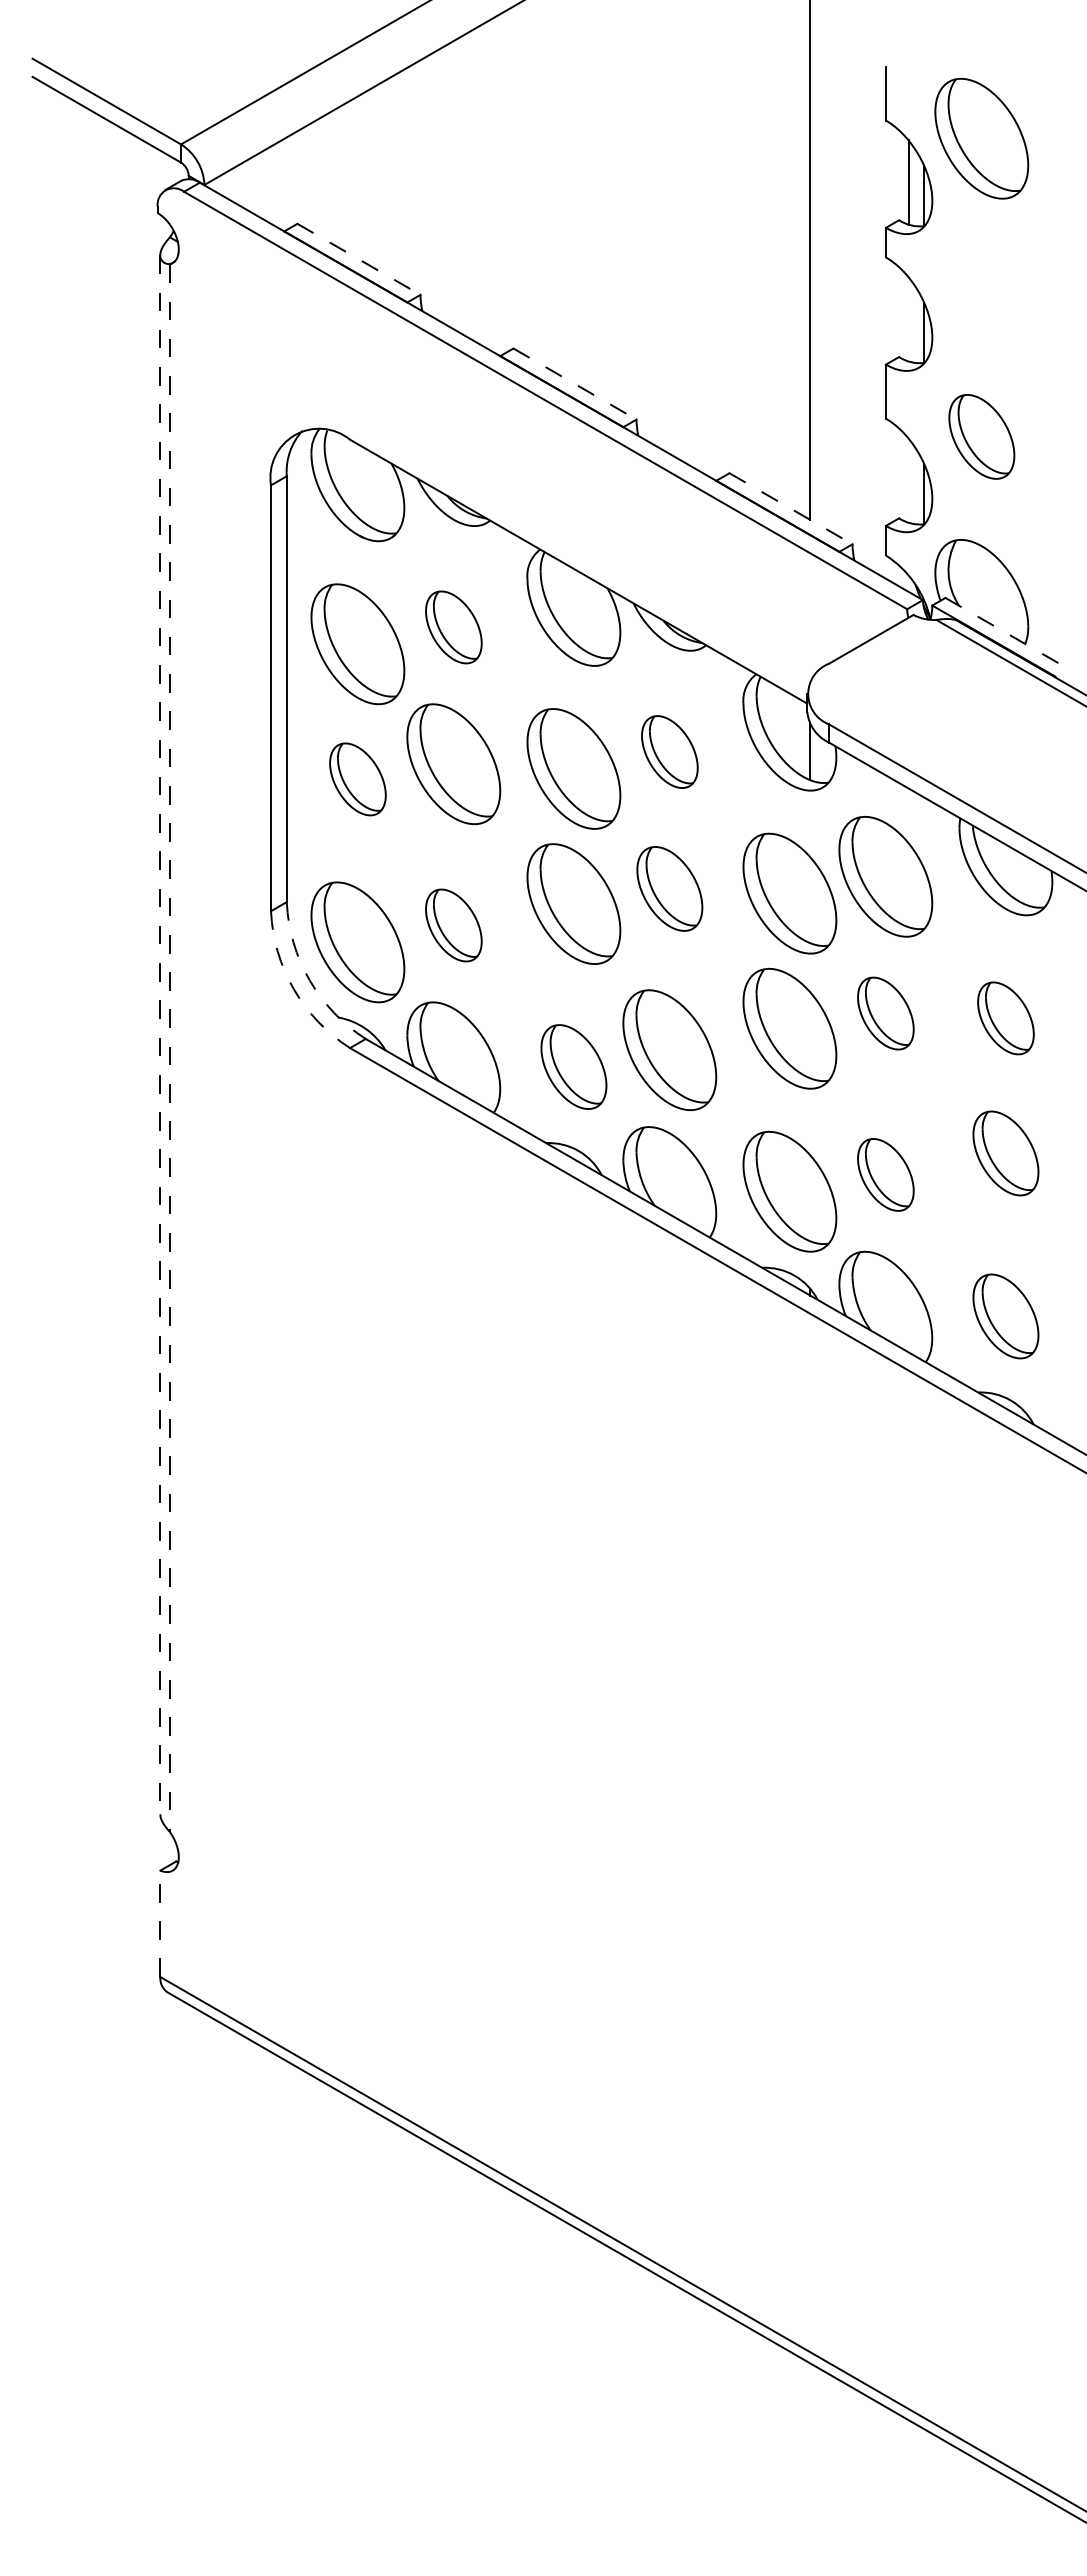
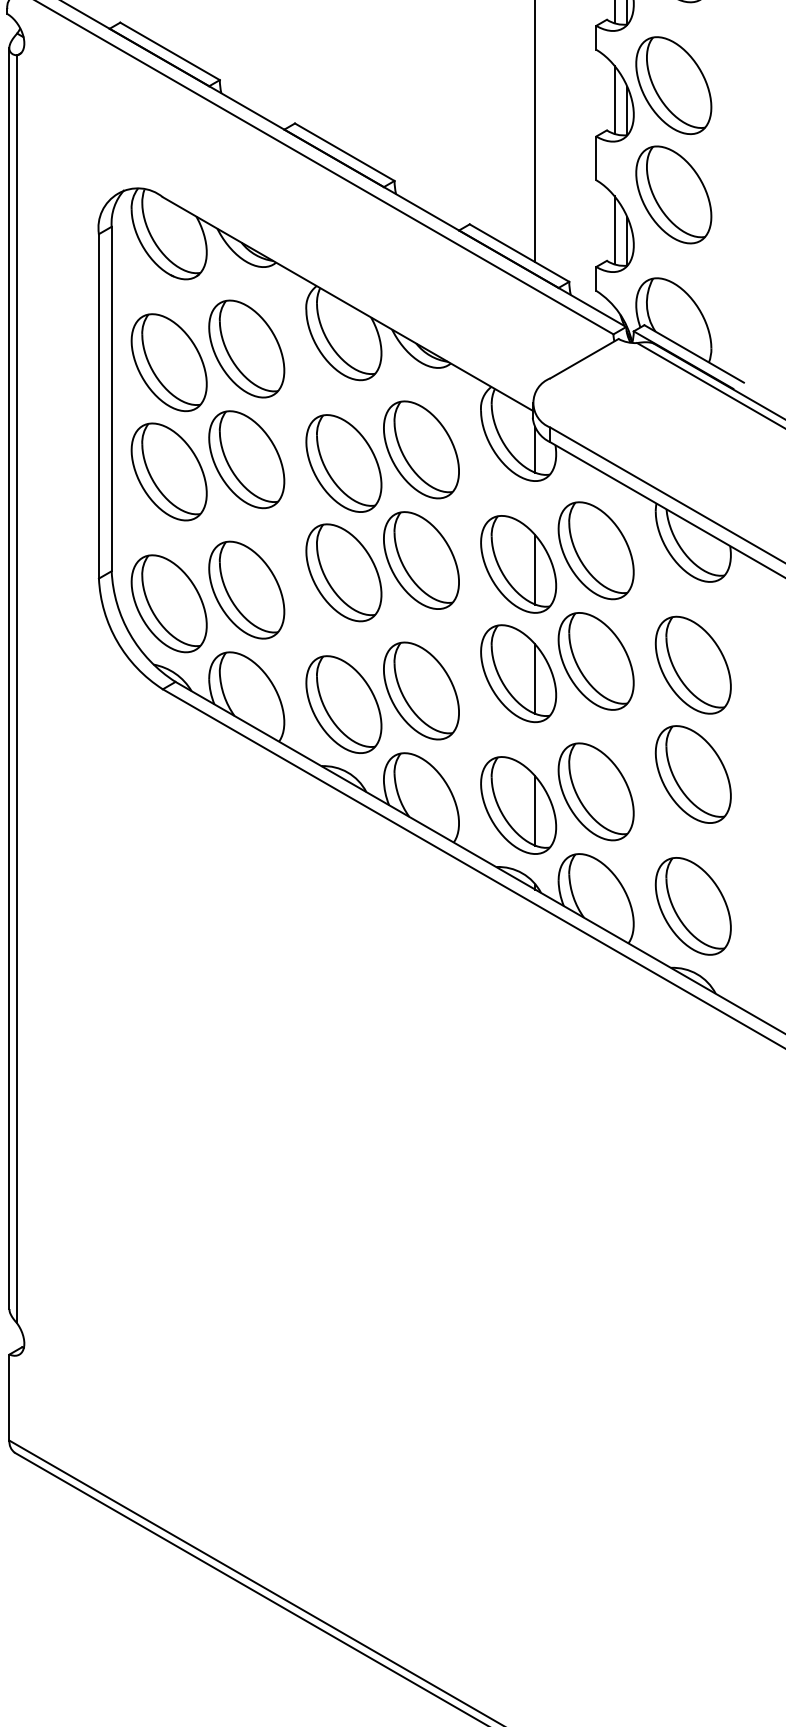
line: (359, 259) -> (170, 51), dashed -> solid
part: (981, 301) -> (673, 85), added
line: (908, 319) -> (614, 100), added
line: (575, 384) -> (345, 152), dashed -> solid
part: (981, 436) -> (673, 194), size x1.43
line: (908, 480) -> (614, 230), added
line: (791, 509) -> (519, 253), dashed -> solid
part: (453, 627) -> (246, 349), size x1.67
line: (1007, 633) -> (694, 353), dashed -> solid
part: (669, 751) -> (421, 449), size x1.67
part: (357, 779) -> (168, 472), size x1.67
part: (669, 888) -> (421, 560), size x1.43
line: (810, 900) -> (535, 569), added
part: (453, 925) -> (246, 590), size x1.67
arc: (309, 980) -> (130, 634), dashed -> solid
arc: (293, 989) -> (117, 641), dashed -> solid
part: (885, 1013) -> (595, 661), size x1.67
part: (1005, 1018) -> (692, 665), size x1.67
line: (160, 1035) -> (9, 679), dashed -> solid
line: (810, 1035) -> (535, 679), added
line: (169, 1048) -> (16, 689), dashed -> solid
part: (573, 1066) -> (343, 704), size x1.43
part: (1005, 1153) -> (692, 774), size x1.43
part: (885, 1174) -> (595, 791), size x1.67
line: (810, 1198) -> (535, 810), added
part: (1005, 1316) -> (692, 906), size x1.43
line: (160, 1923) -> (9, 1397), dashed -> solid

